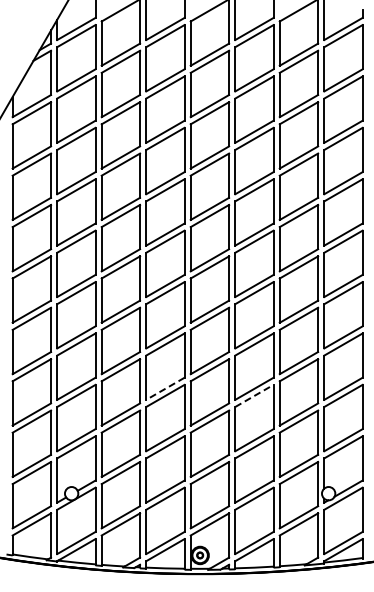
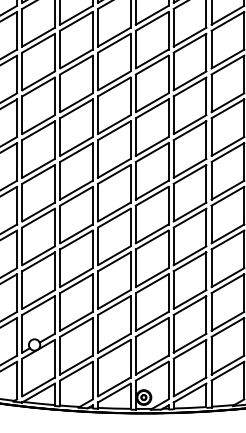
line: (164, 389) -> (113, 256), dashed -> solid
line: (254, 395) -> (190, 261), dashed -> solid

